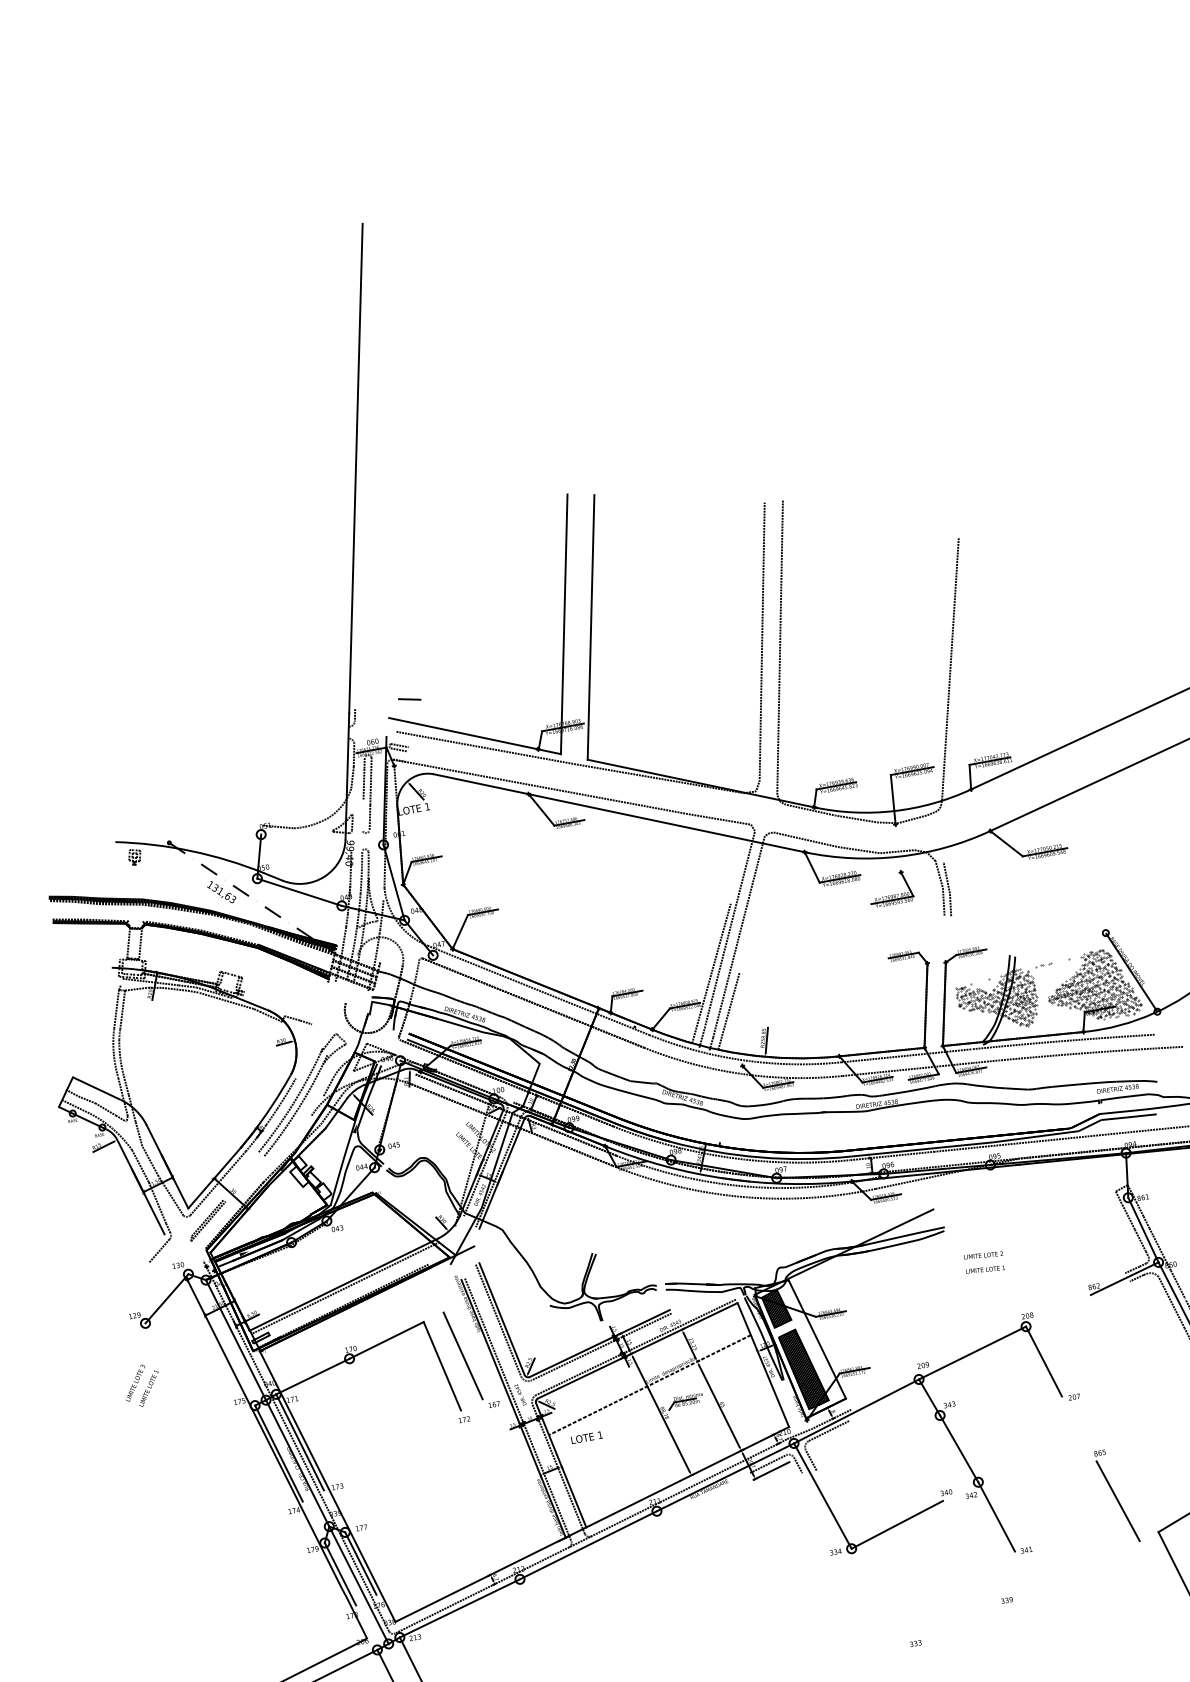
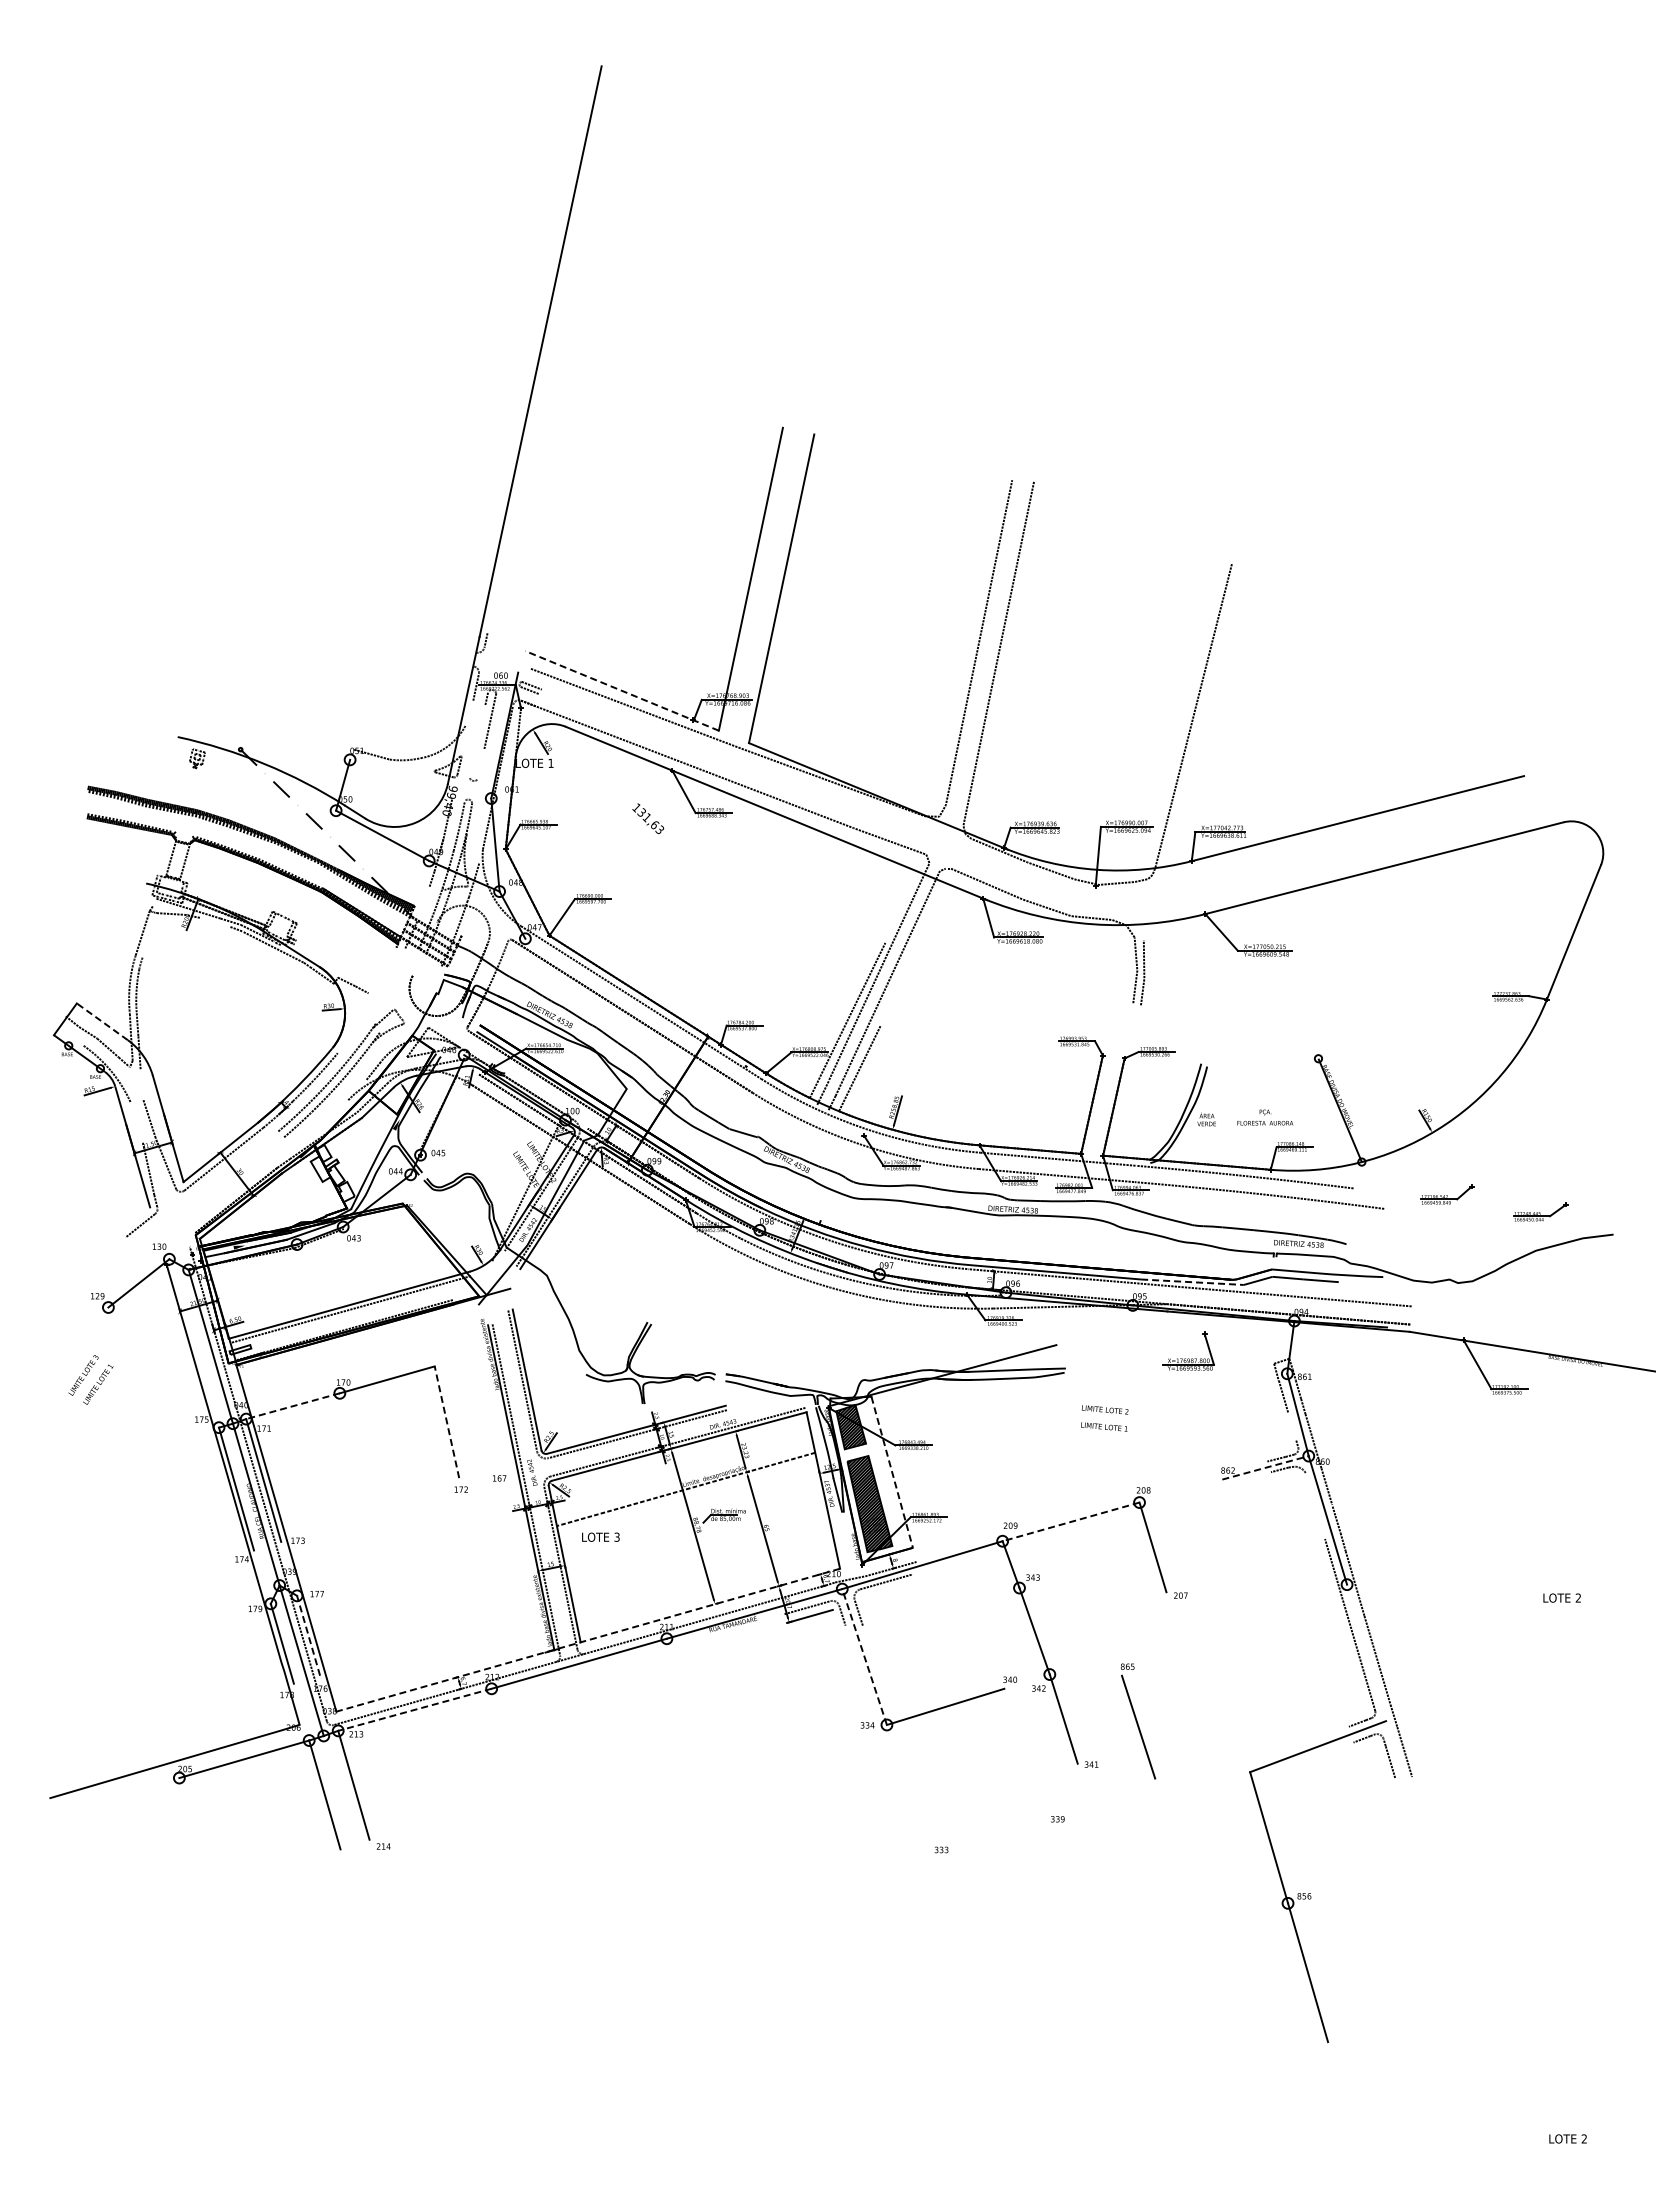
line: (409, 699) -> (553, 633), removed
line: (475, 735) -> (622, 690), solid -> dashed
line: (352, 777) -> (469, 712), removed
line: (363, 783) -> (481, 722), removed
line: (370, 817) -> (481, 763), removed
text: (221, 891) -> (648, 818), moved
part: (891, 894) -> (1188, 1358), moved
line: (343, 941) -> (423, 903), removed
line: (174, 989) -> (215, 922), removed
hatch: (1047, 994) -> (1236, 1118), removed
line: (122, 1010) -> (149, 935), removed
line: (96, 1088) -> (101, 1021), solid -> dashed
line: (72, 1105) -> (70, 1036), removed
line: (138, 1134) -> (141, 1084), removed
line: (1036, 1136) -> (1192, 1282), solid -> dashed
line: (140, 1165) -> (136, 1121), removed
part: (207, 1220) -> (203, 1200), removed
line: (1140, 1240) -> (1292, 1426), removed
line: (1124, 1278) -> (1265, 1467), solid -> dashed
line: (1171, 1302) -> (1315, 1505), removed
line: (817, 1339) -> (892, 1472), solid -> dashed
line: (972, 1353) -> (1070, 1522), solid -> dashed
line: (463, 1355) -> (473, 1414), removed
line: (441, 1365) -> (446, 1421), solid -> dashed
line: (313, 1376) -> (293, 1406), solid -> dashed
text: (599, 1434) -> (616, 1536), 1 -> 3
line: (822, 1496) -> (864, 1657), solid -> dashed
part: (1117, 1496) -> (1138, 1721), moved
line: (592, 1524) -> (588, 1640), solid -> dashed
line: (360, 1563) -> (308, 1635), solid -> dashed
line: (459, 1608) -> (414, 1709), solid -> dashed

